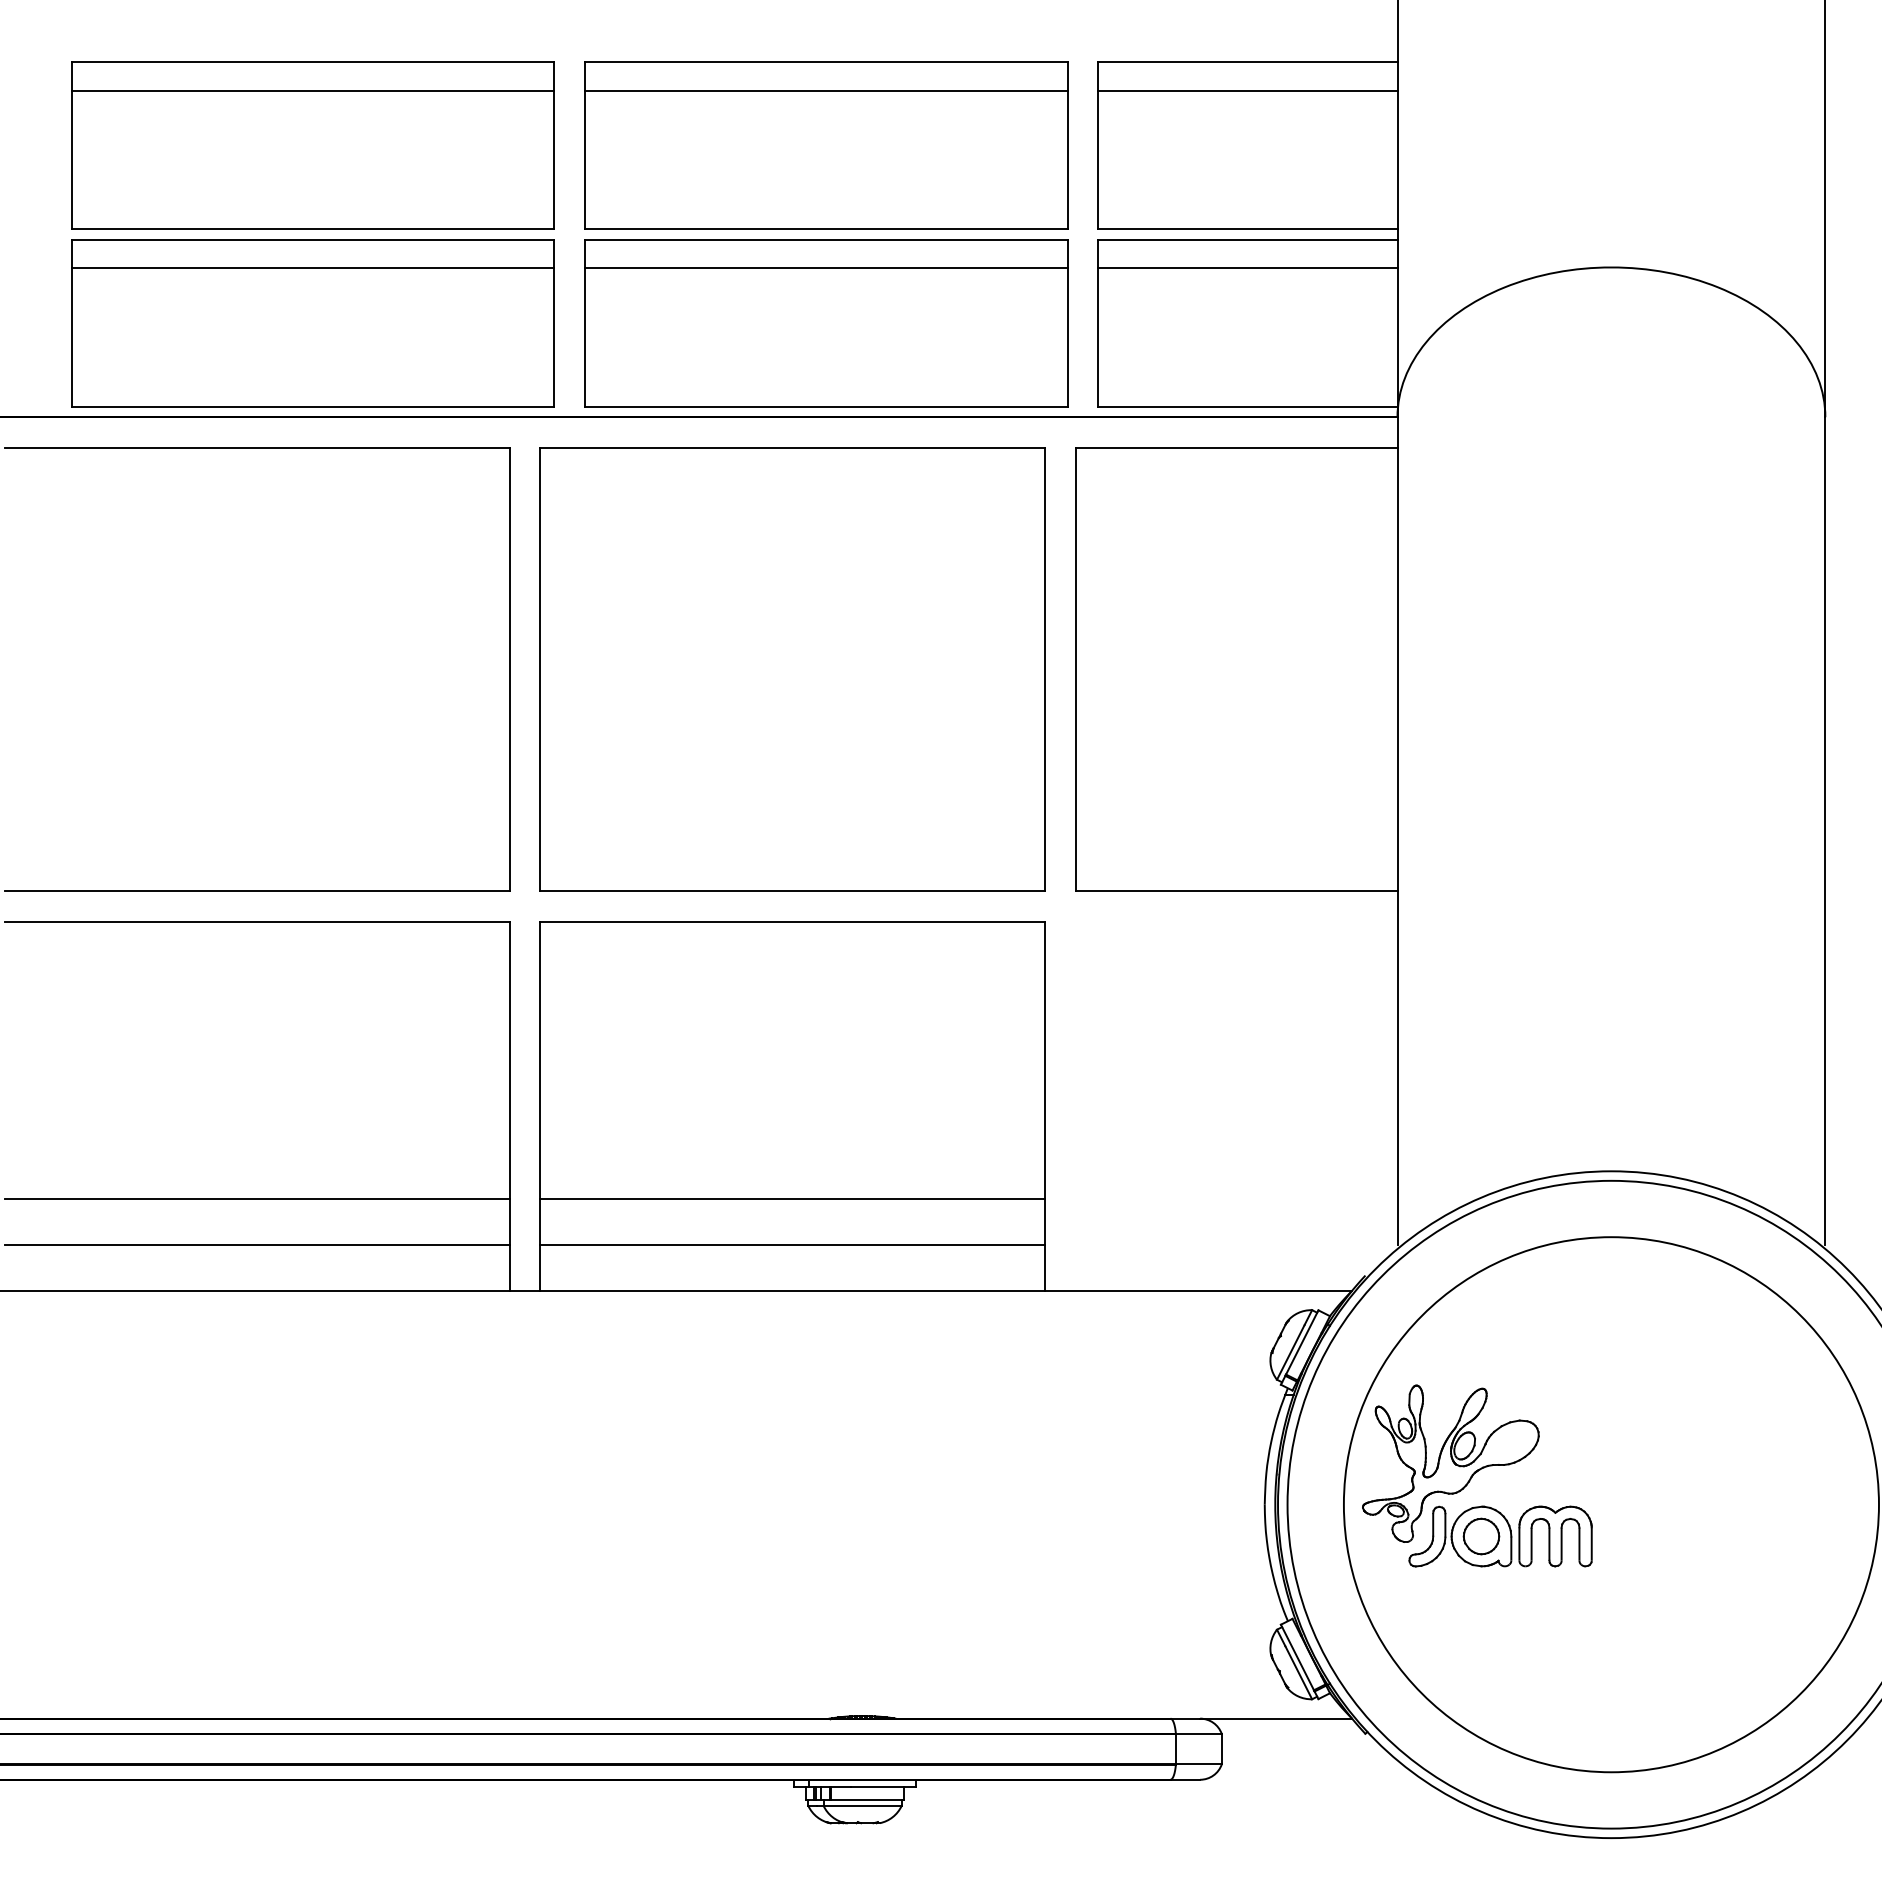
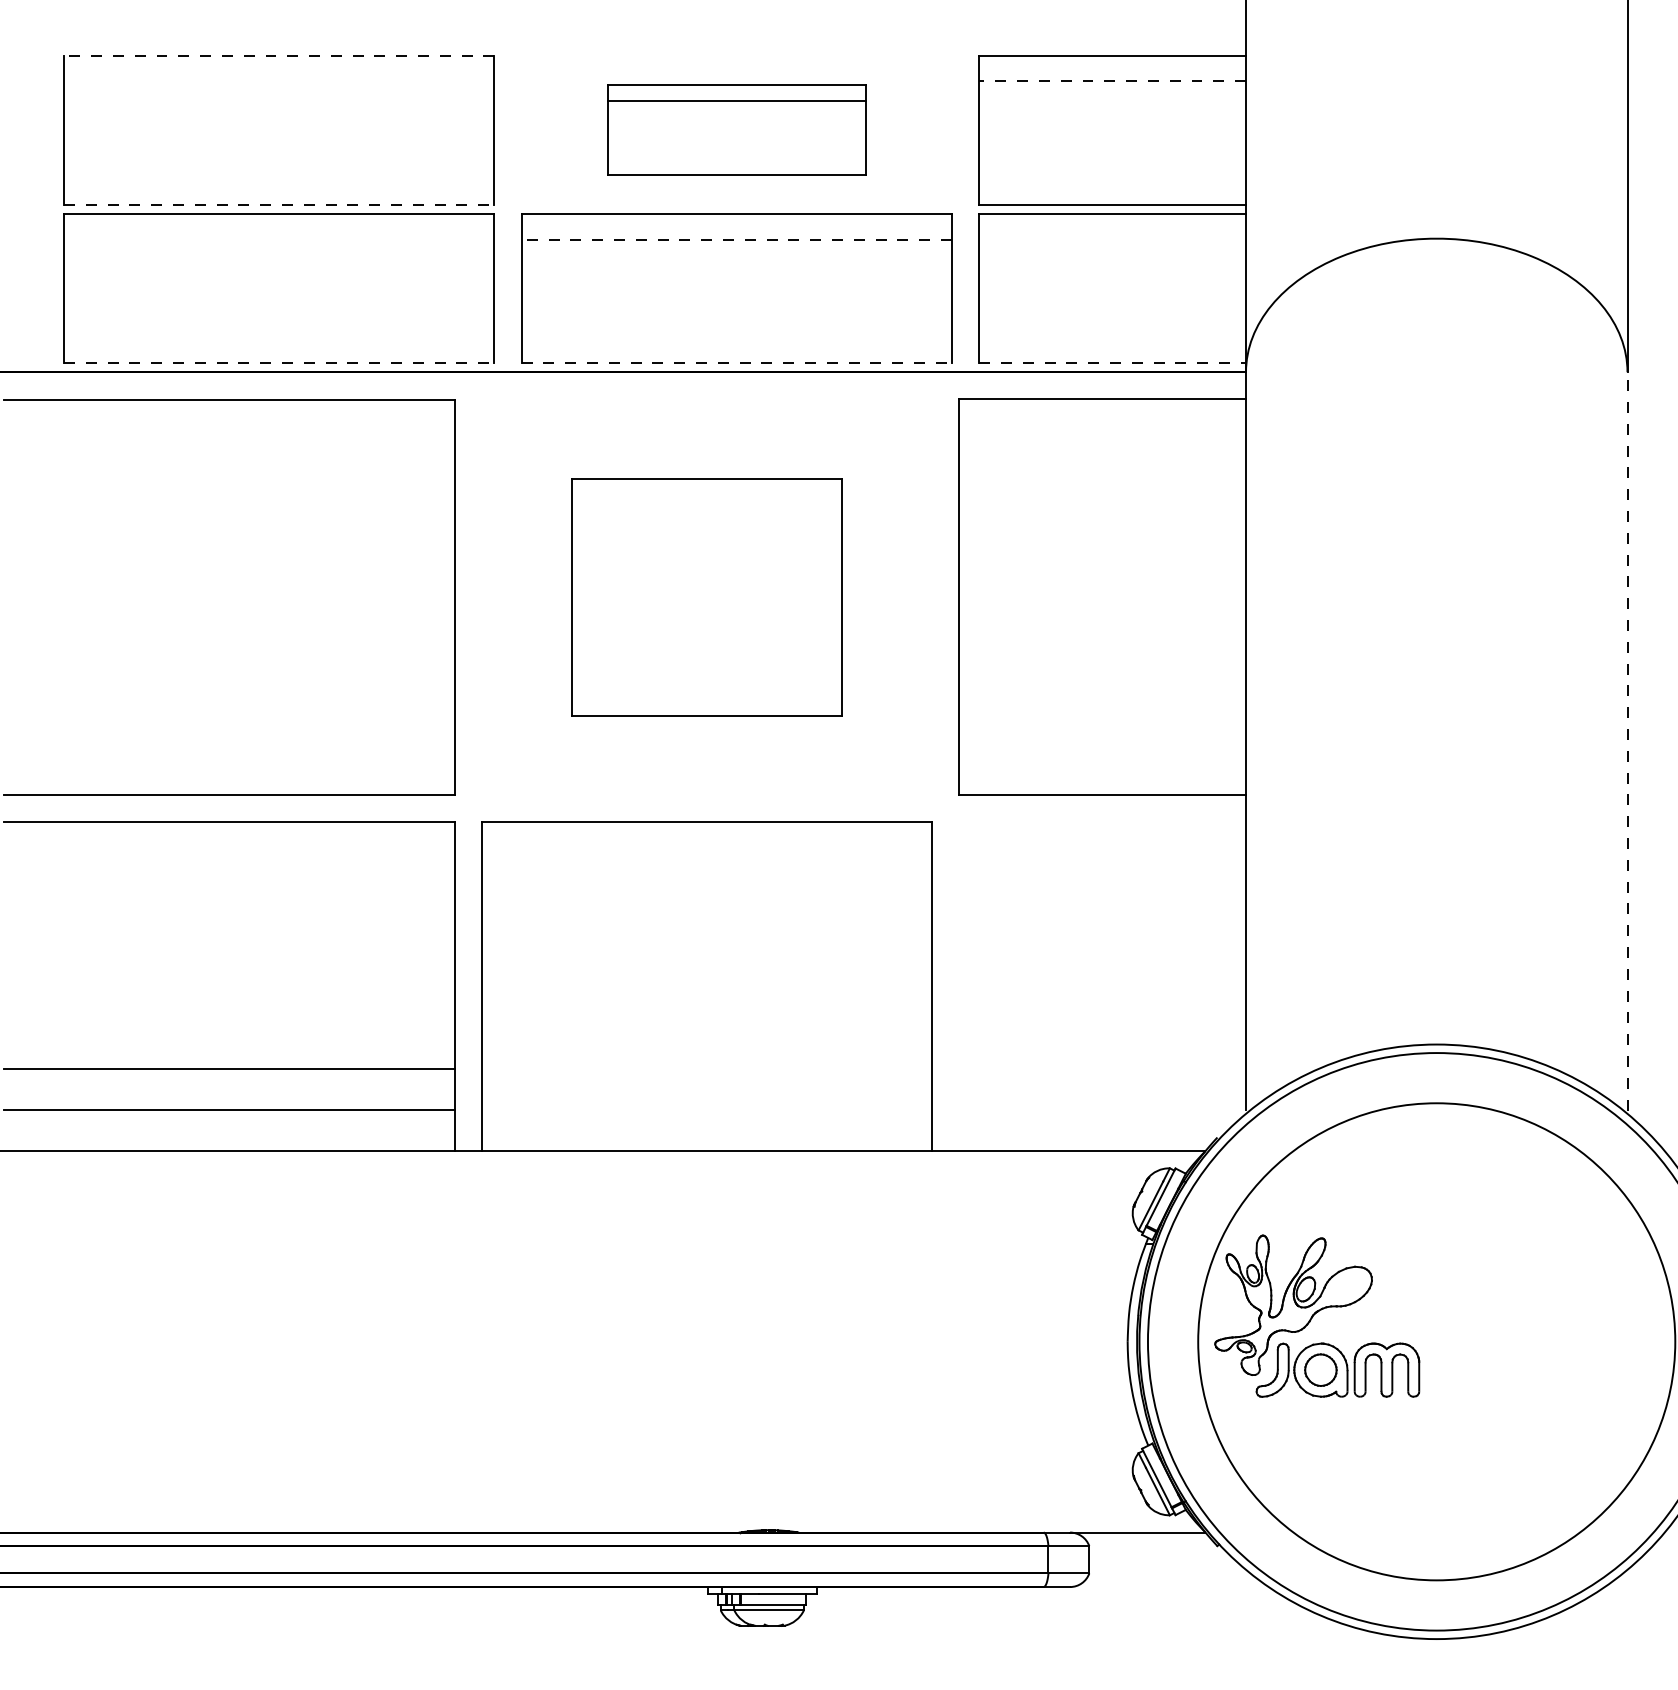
line: (312, 62) -> (278, 55), solid -> dashed
line: (312, 90) -> (278, 80), removed
line: (1247, 90) -> (1112, 80), solid -> dashed
part: (826, 145) -> (736, 129), size x0.6
line: (313, 229) -> (279, 204), solid -> dashed
line: (312, 268) -> (278, 239), removed
line: (825, 268) -> (736, 239), solid -> dashed
line: (1247, 268) -> (1112, 239), removed
line: (313, 406) -> (279, 362), solid -> dashed
line: (826, 406) -> (736, 362), solid -> dashed
line: (1247, 406) -> (1112, 362), solid -> dashed
part: (792, 669) -> (706, 597), size x0.6
line: (1825, 830) -> (1627, 740), solid -> dashed
line: (792, 1199) -> (706, 1069), removed
line: (792, 1245) -> (706, 1110), removed

